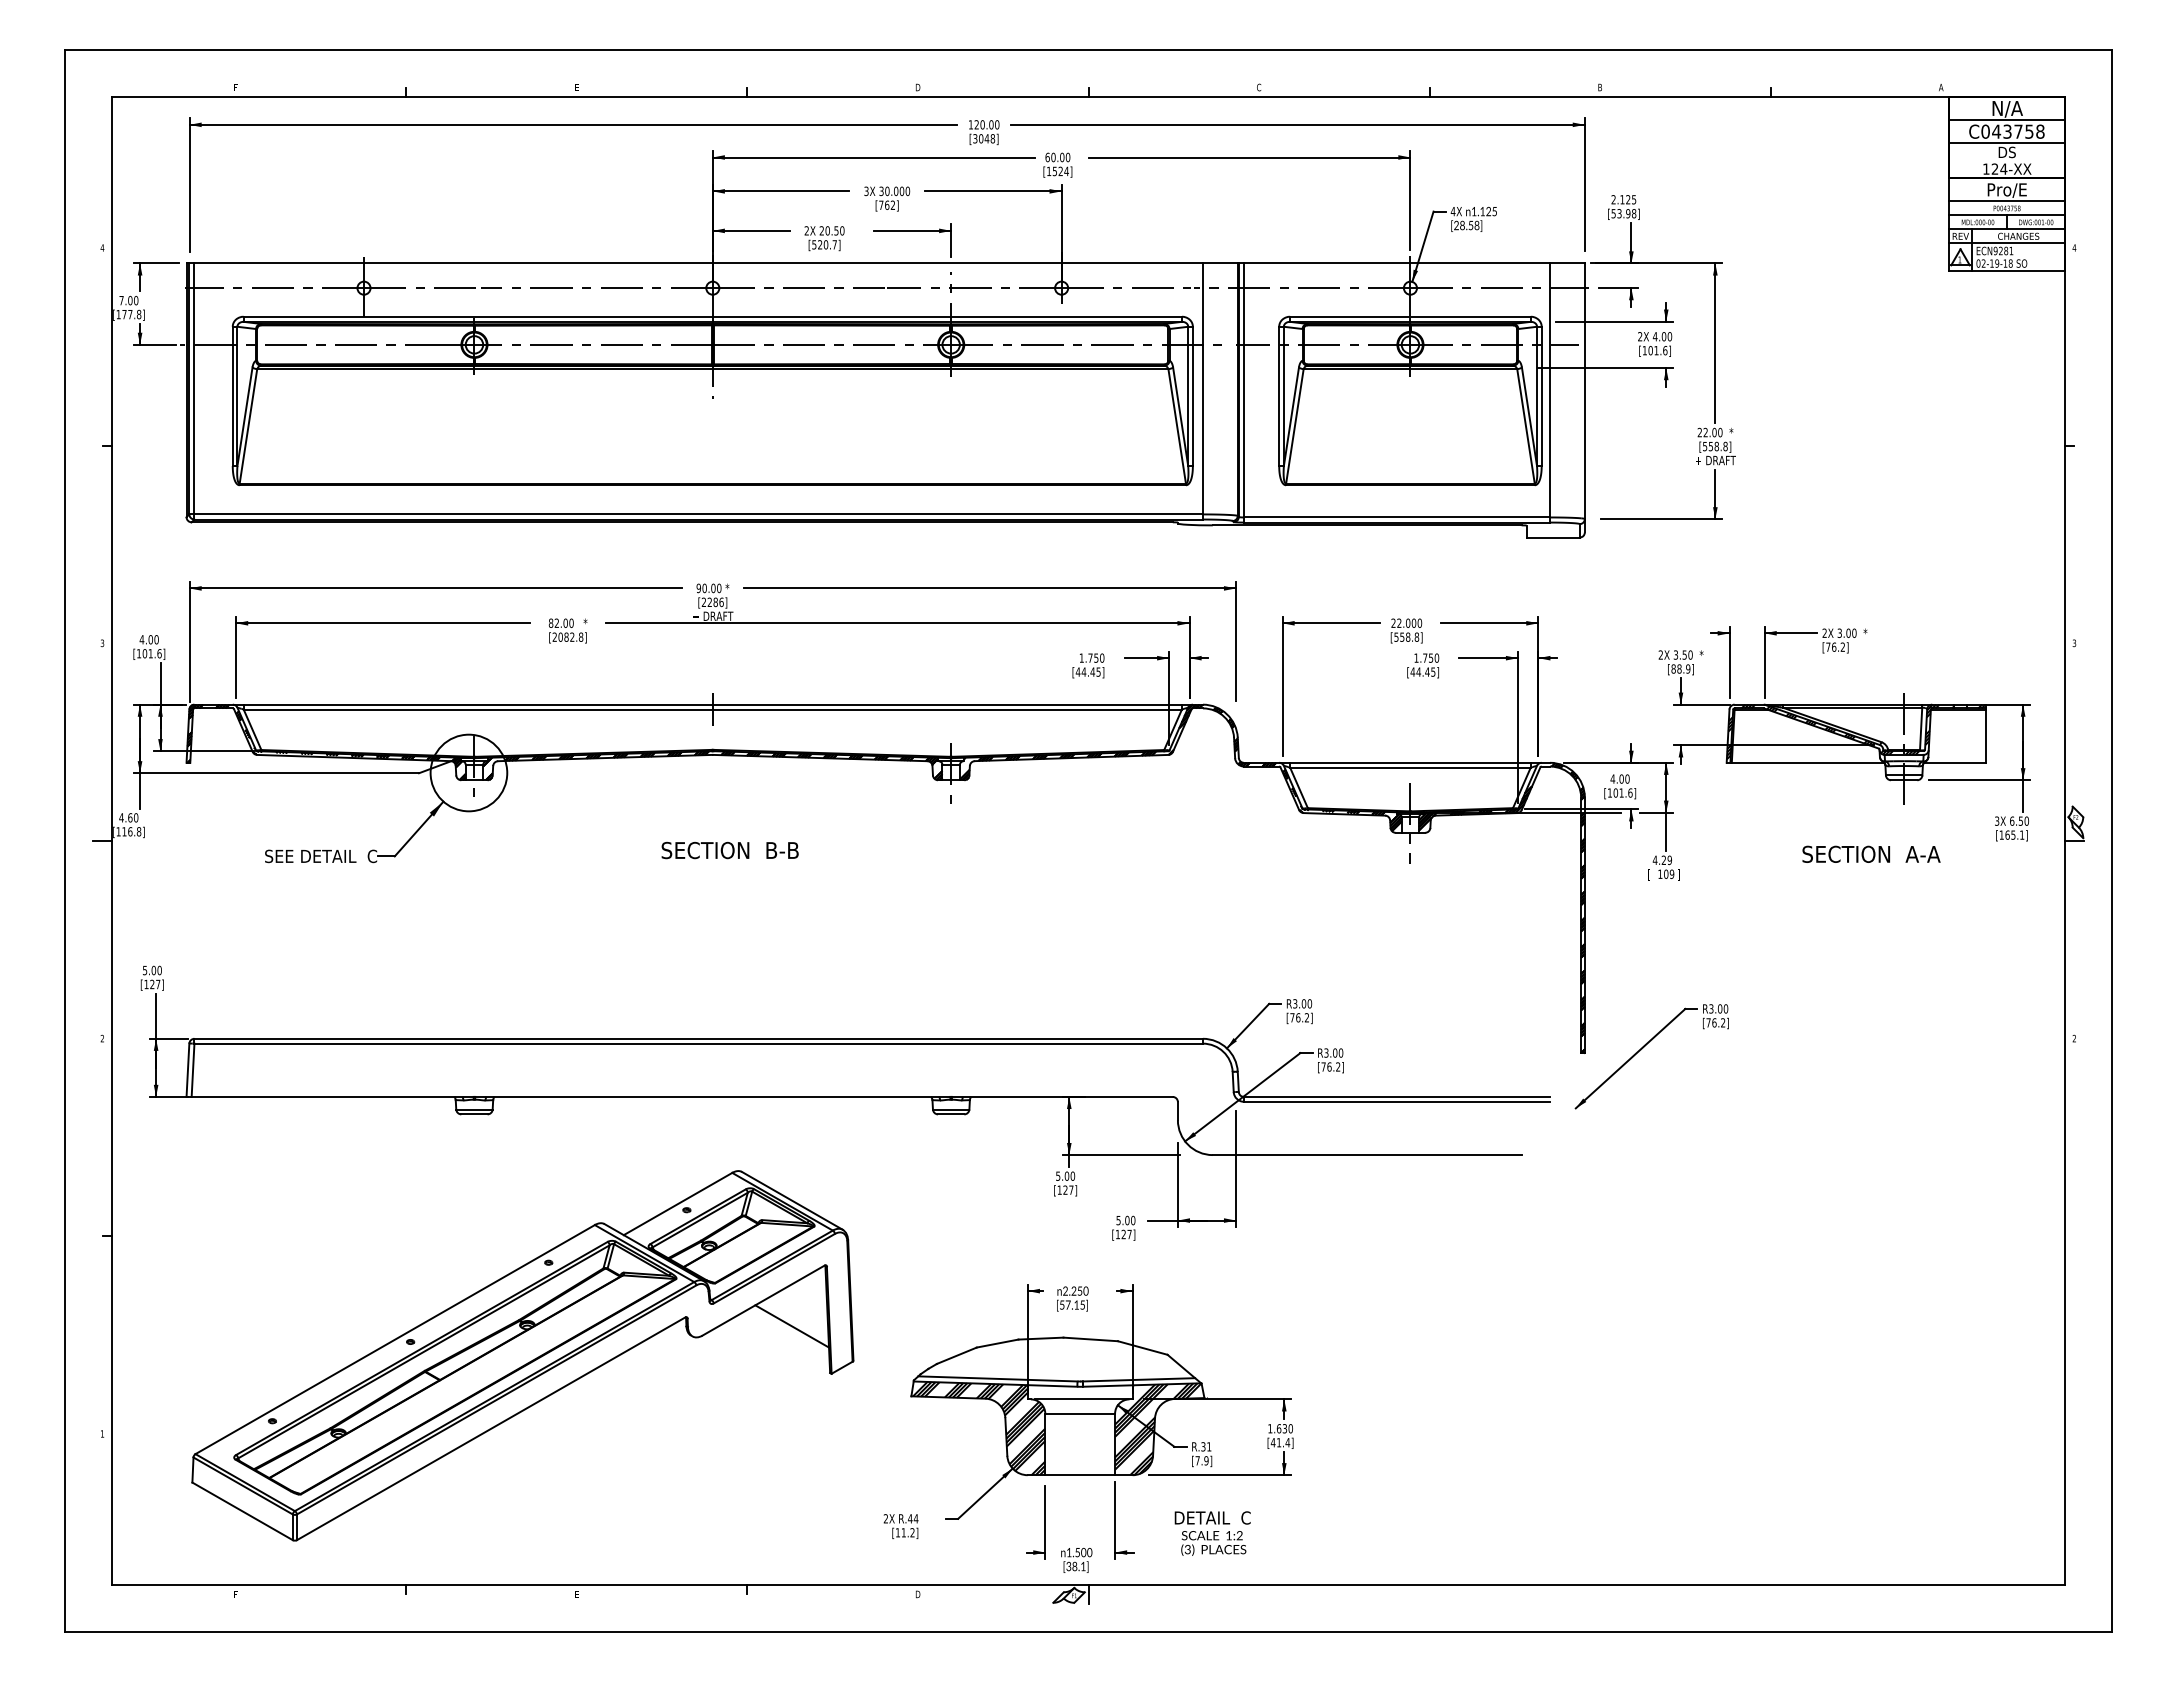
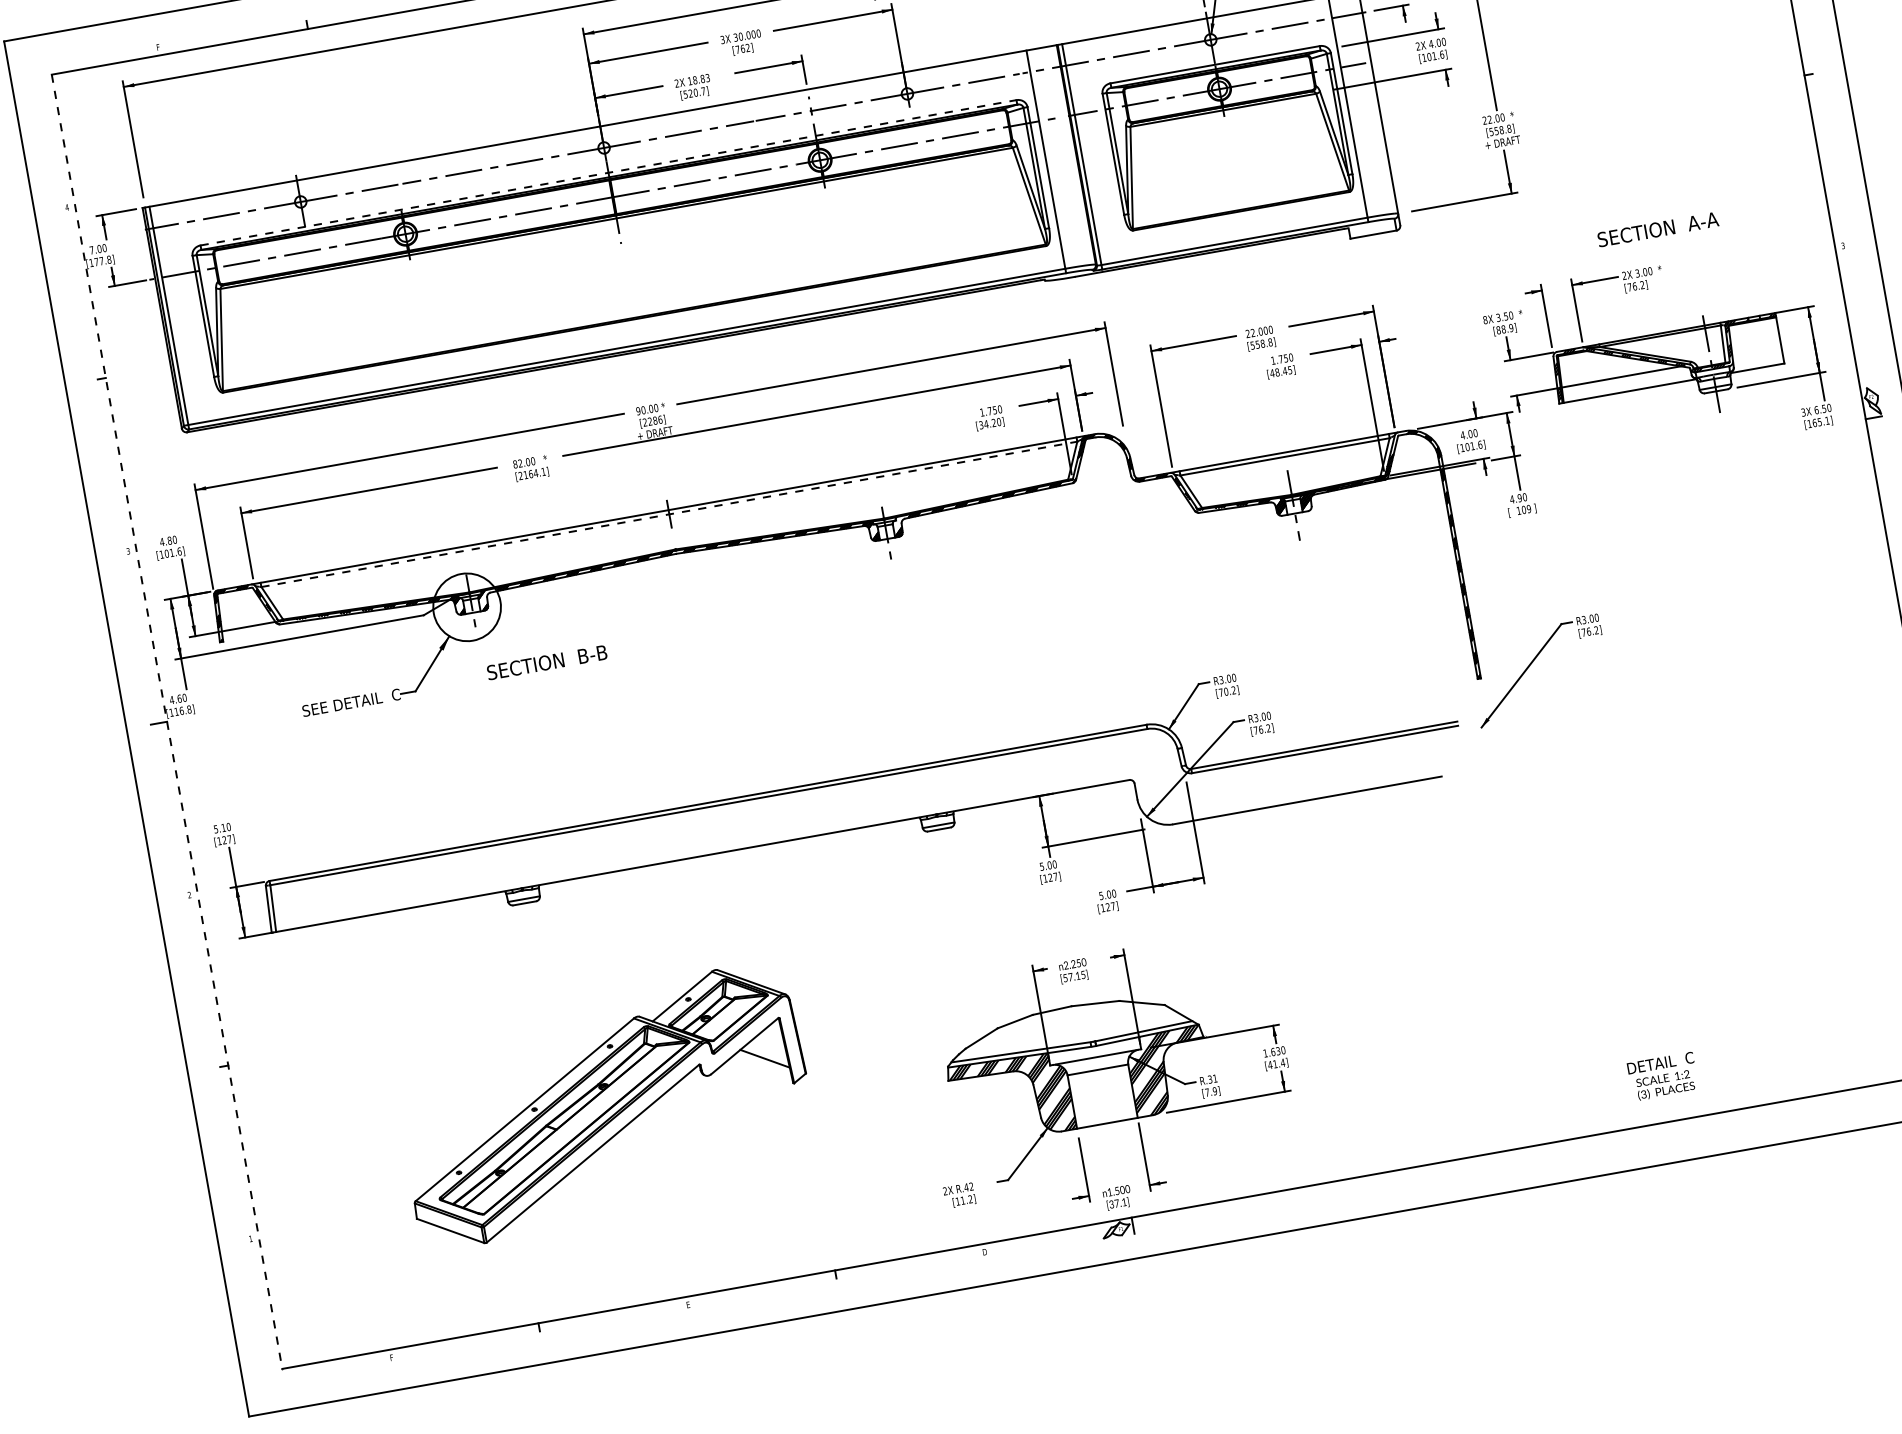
text: (831, 230) -> (698, 79), 20.50 -> 18.83
line: (713, 316) -> (609, 172), solid -> dashed
text: (570, 636) -> (534, 472), [2082.8] -> [2164.1]
text: (150, 639) -> (169, 540), 4.00 -> 4.80
text: (1660, 654) -> (1484, 319), 2X -> 8X
text: (1087, 671) -> (989, 423), [44.45] -> [34.20]
text: (1418, 671) -> (1277, 371), [44.45] -> [48.45]
line: (713, 709) -> (669, 514), solid -> dashed
line: (111, 841) -> (166, 722), solid -> dashed
text: (729, 850) -> (546, 662), moved
text: (1871, 853) -> (1658, 228), moved
text: (1666, 860) -> (1522, 497), 4.29 -> 4.90
text: (153, 970) -> (223, 827), 5.00 -> 5.10
text: (1298, 1017) -> (1226, 691), [76.2] -> [70.2]
part: (522, 1355) -> (603, 1105), size x0.7
text: (915, 1518) -> (970, 1186), R.44 -> R.42
text: (1212, 1533) -> (1662, 1076), moved
text: (1074, 1566) -> (1116, 1203), [38.1] -> [37.1]

